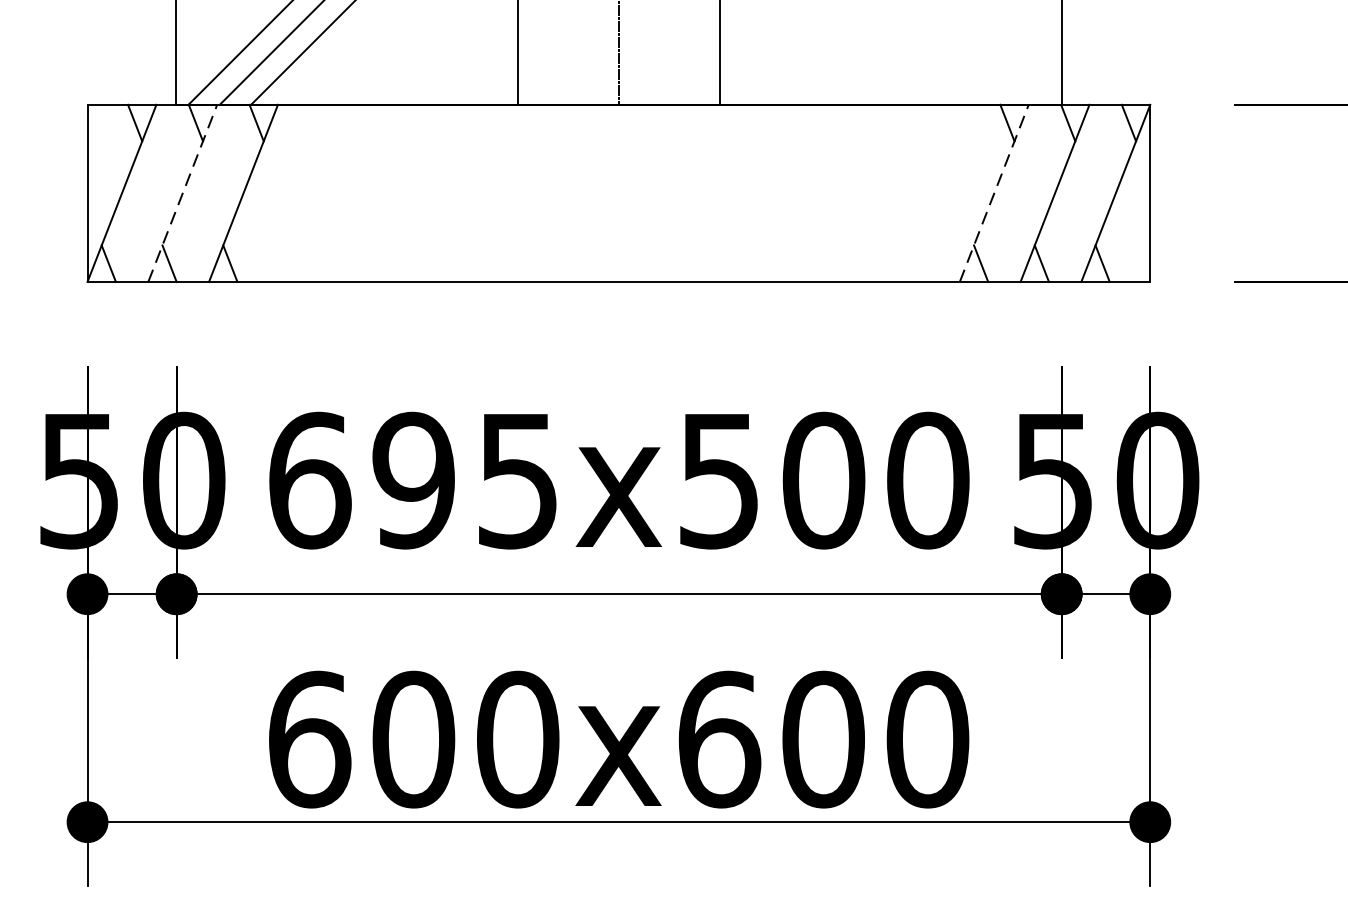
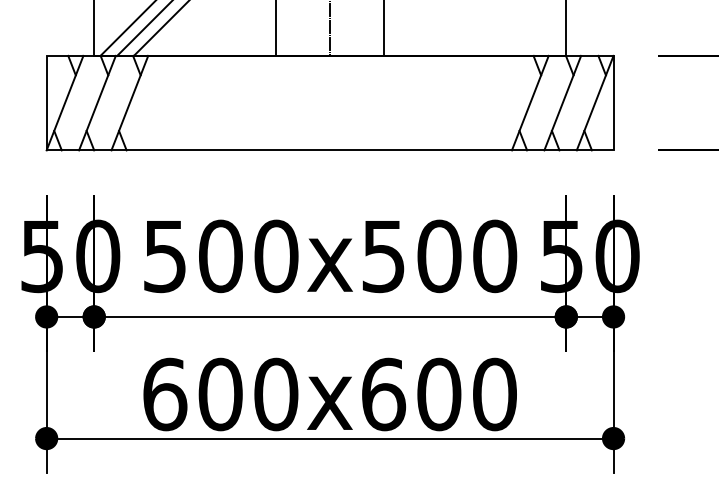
line: (182, 194) -> (97, 103), dashed -> solid
line: (994, 194) -> (530, 103), dashed -> solid
text: (413, 480) -> (220, 256), 695x500 -> 500x500

